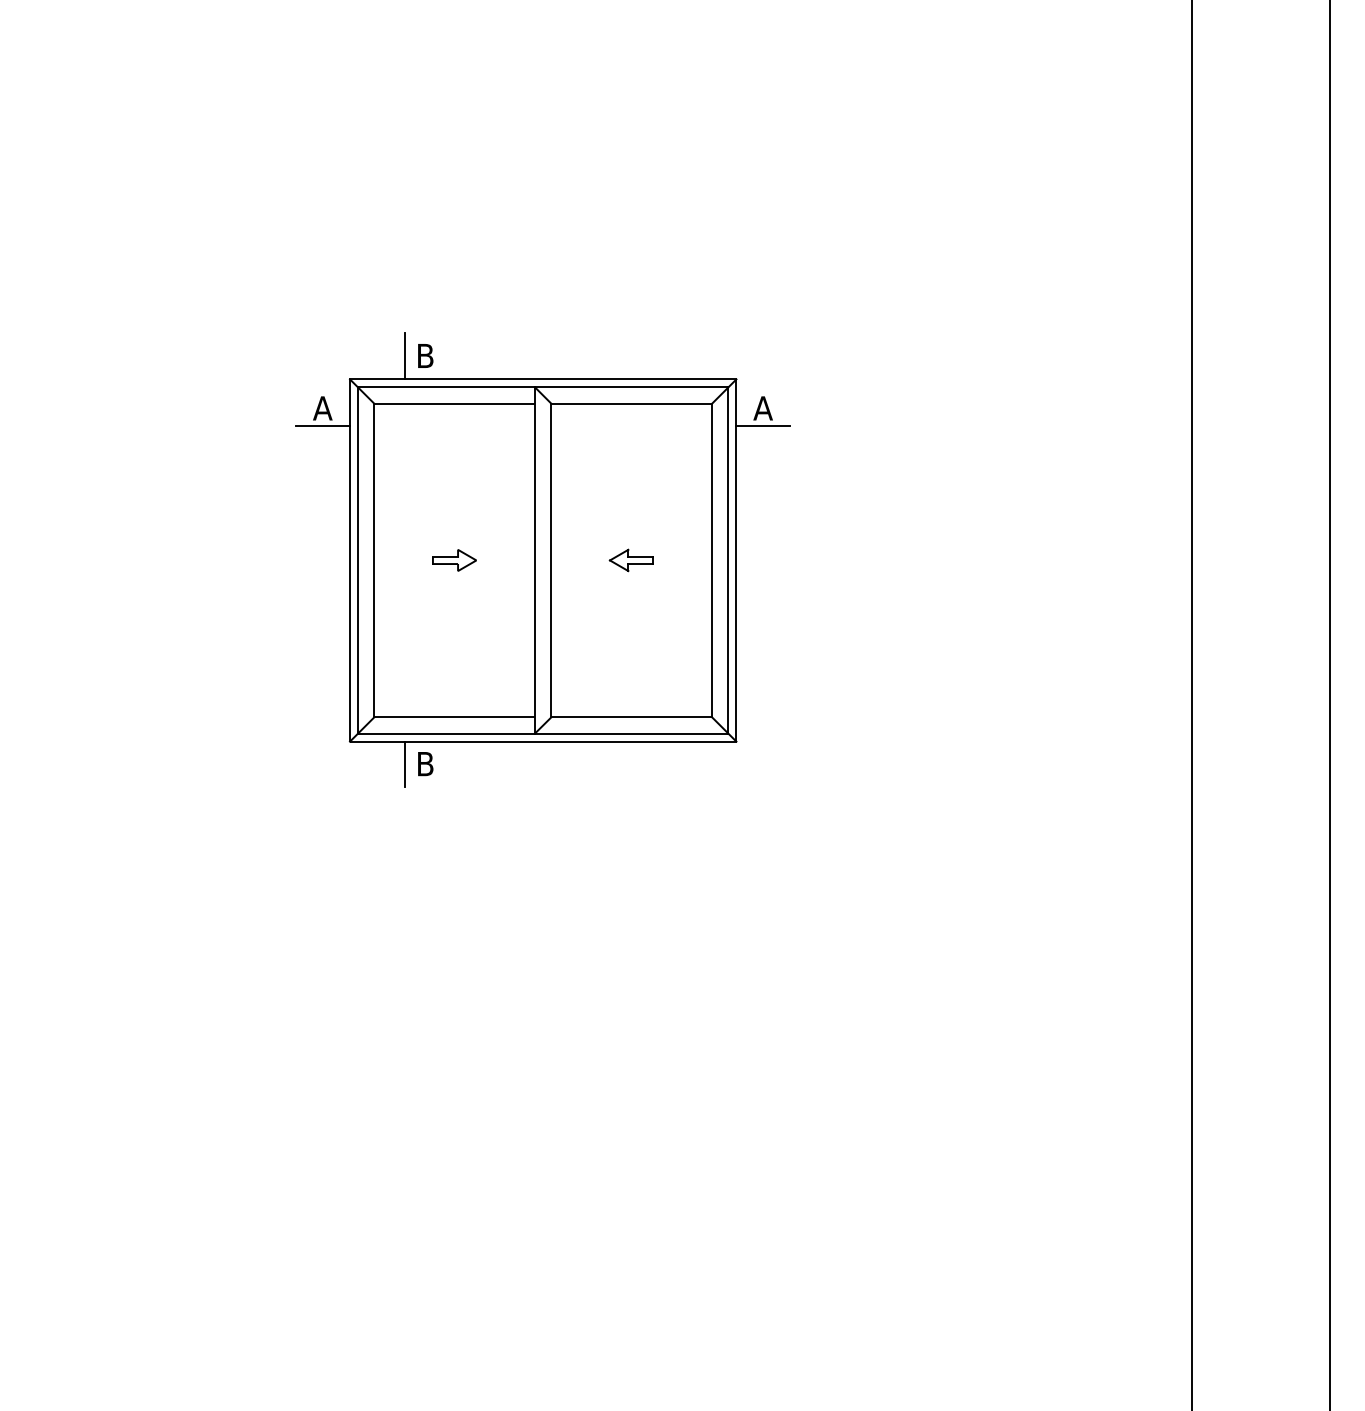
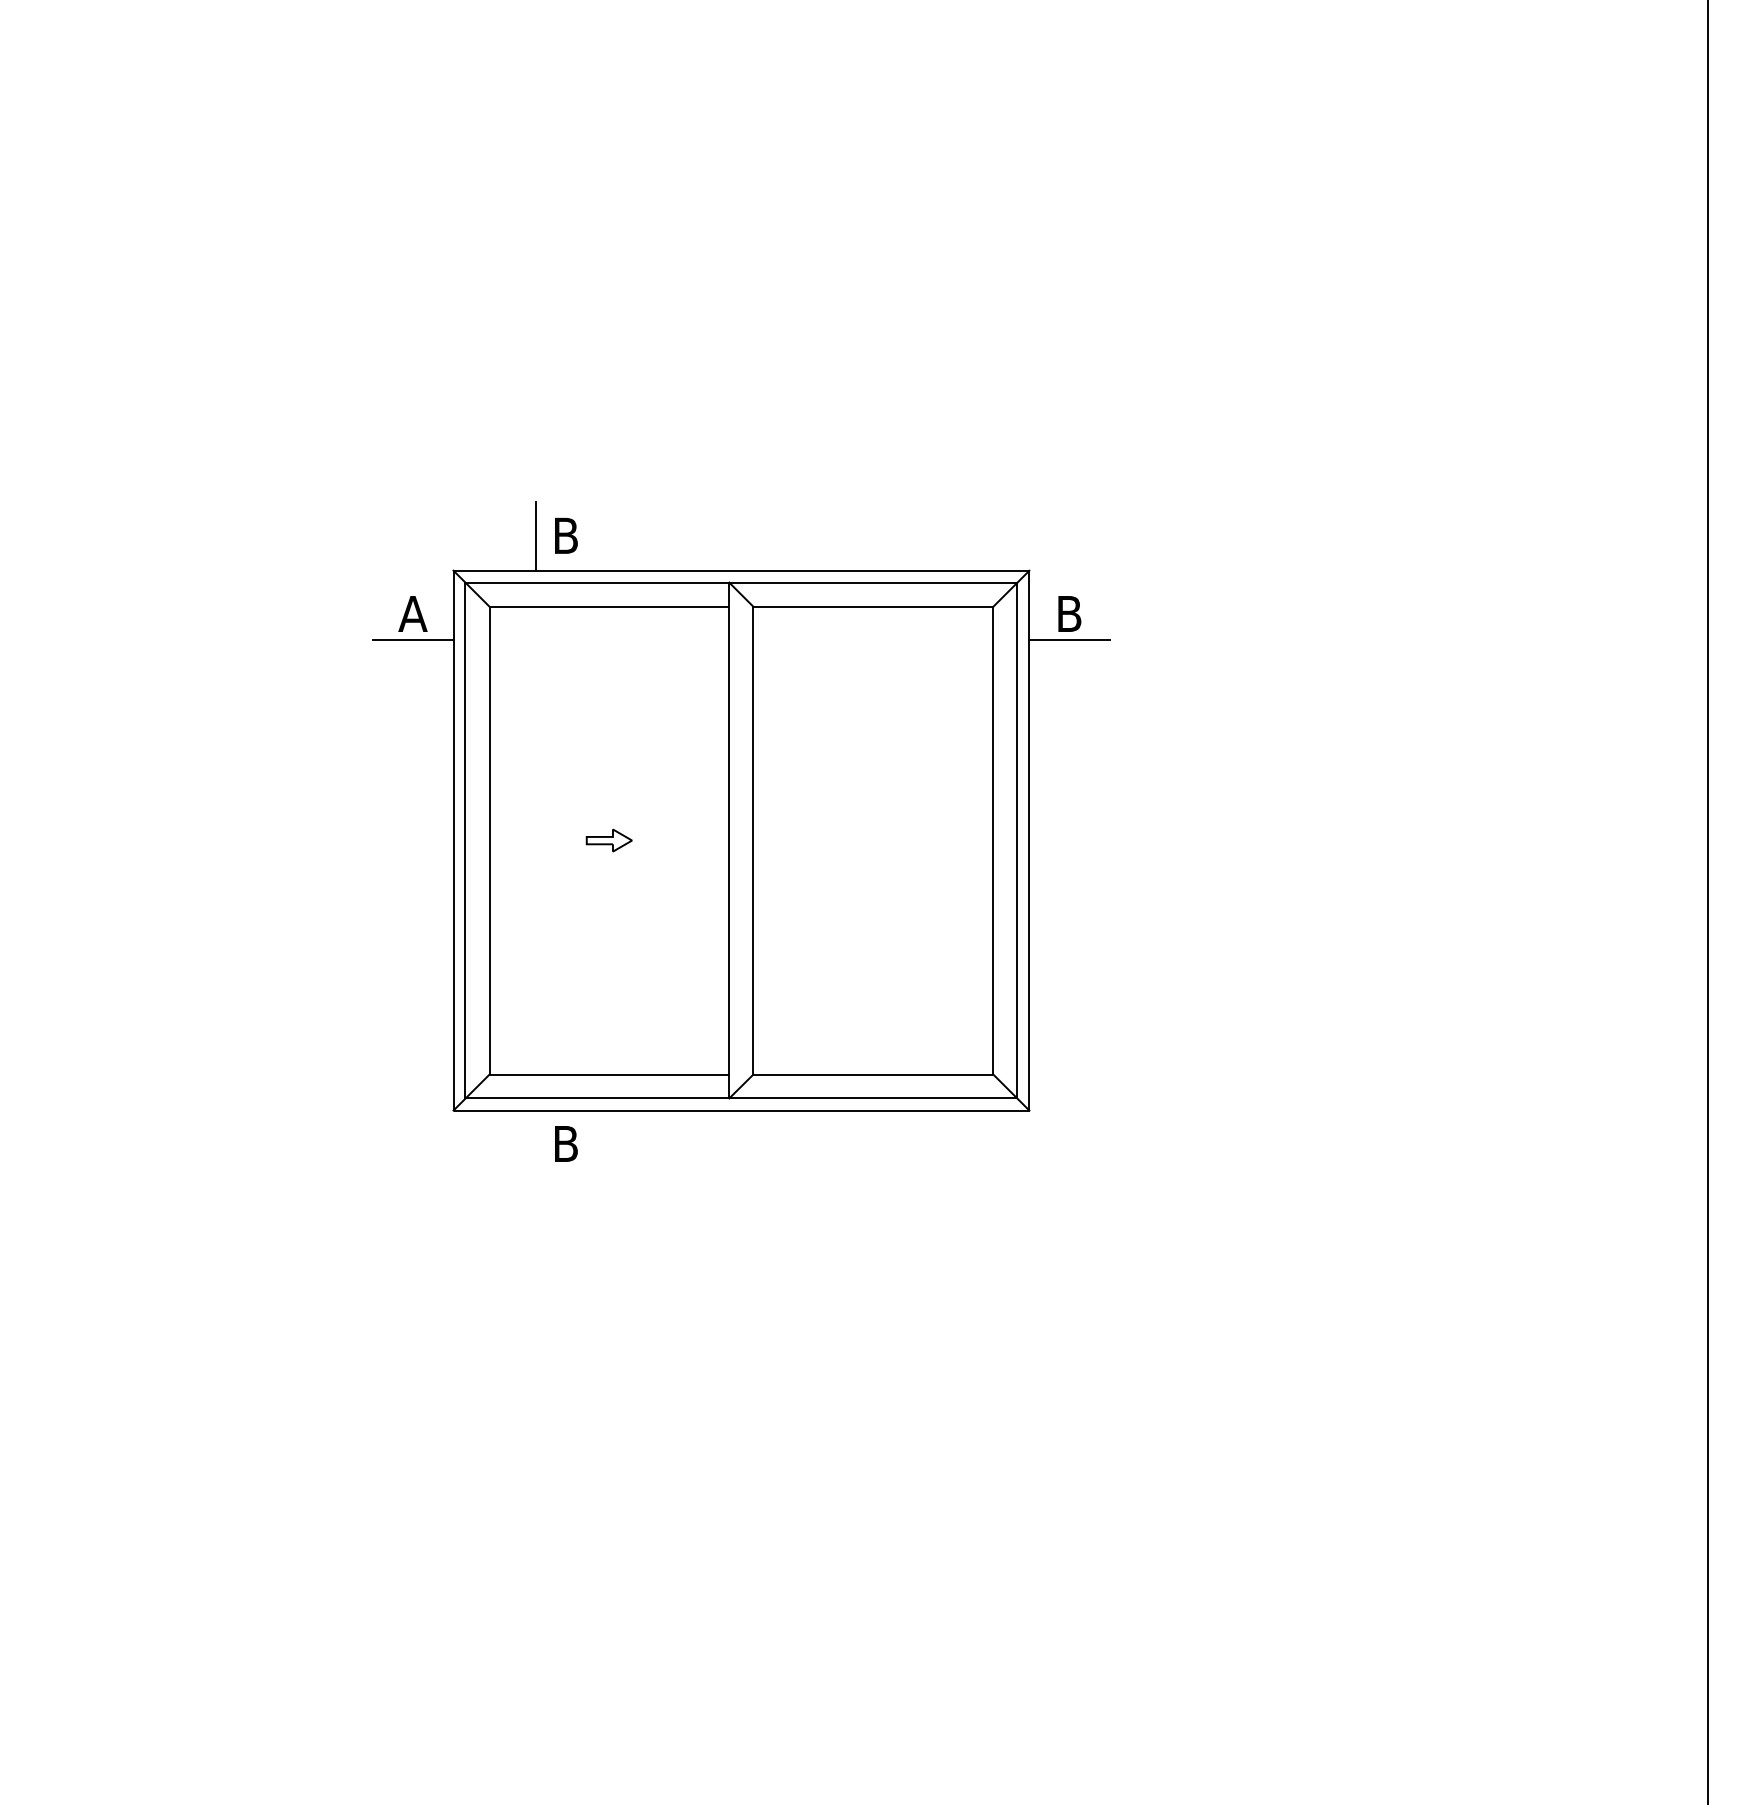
text: (762, 408) -> (1068, 614), A -> B
part: (454, 560) -> (609, 840), size x0.7
part: (630, 560) -> (871, 840), removed
line: (405, 764) -> (536, 1144), removed

